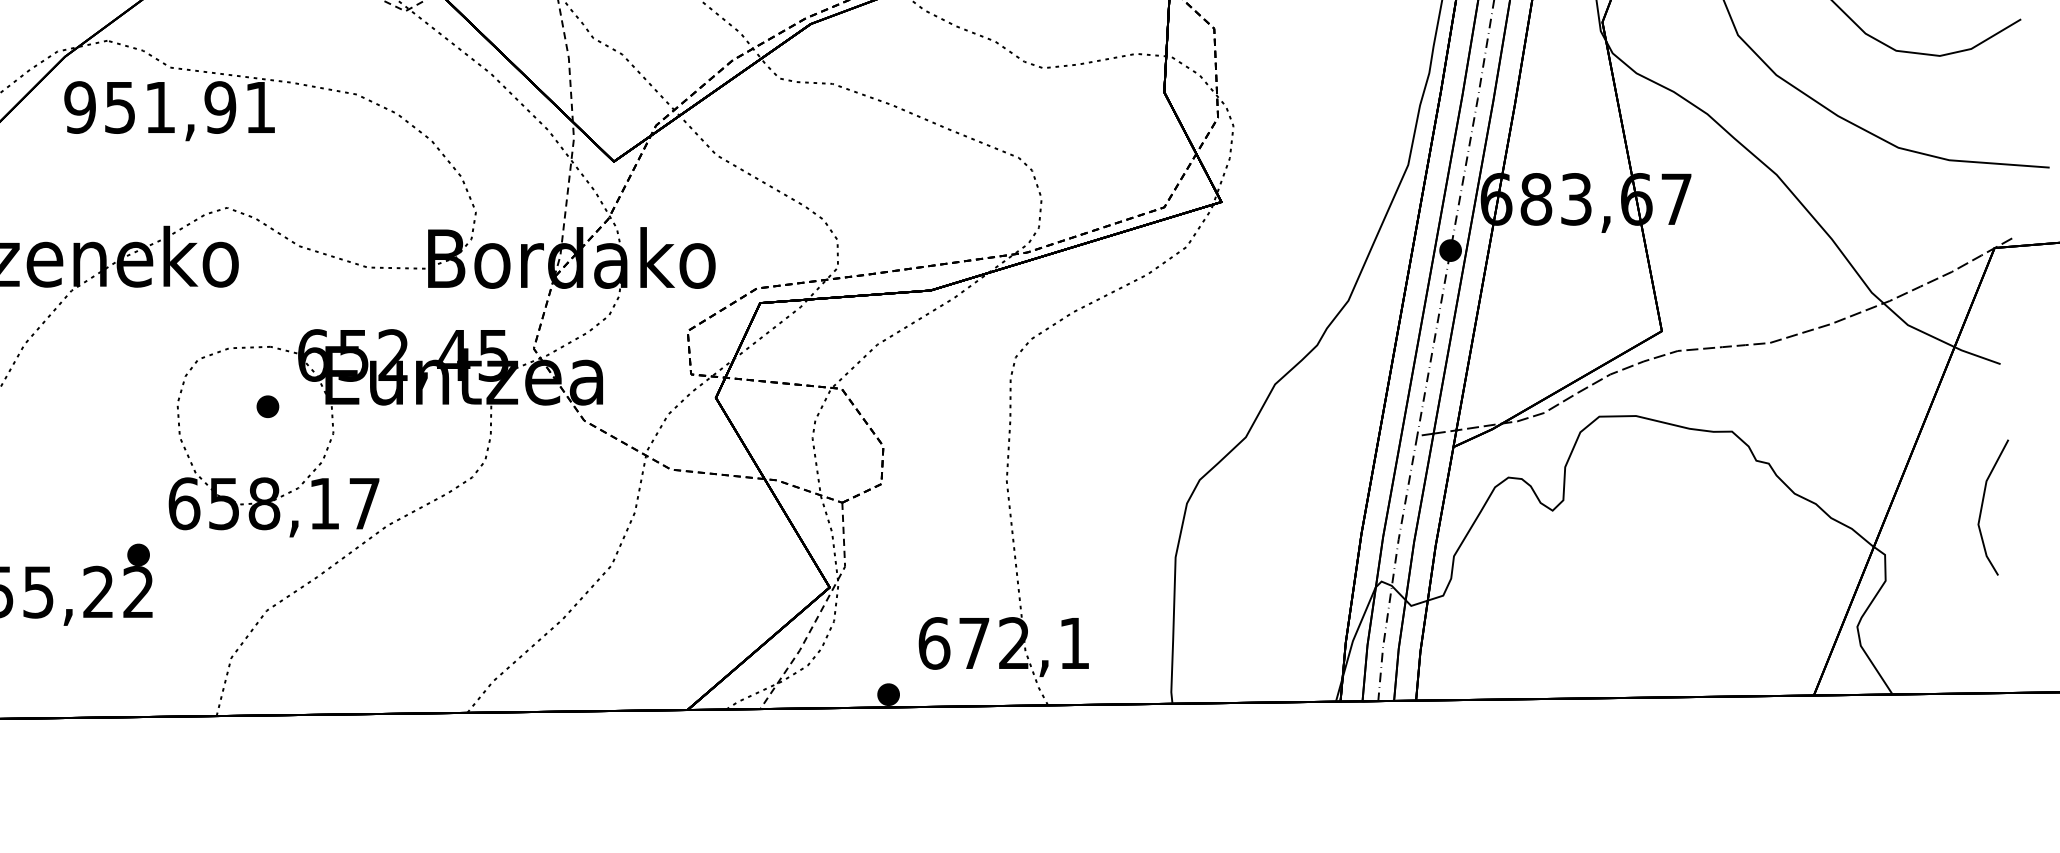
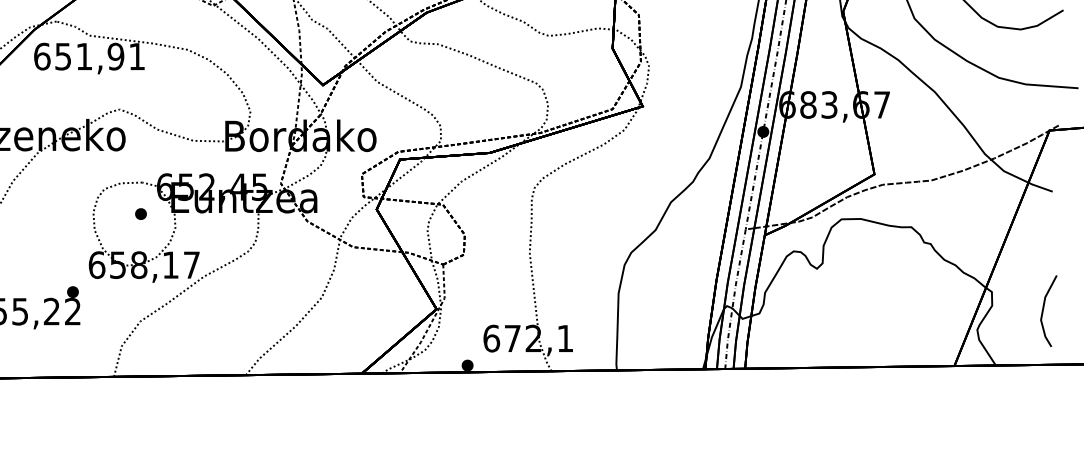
text: (78, 107) -> (41, 56), 951,91 -> 651,91
line: (1985, 502) -> (1044, 308), moved

